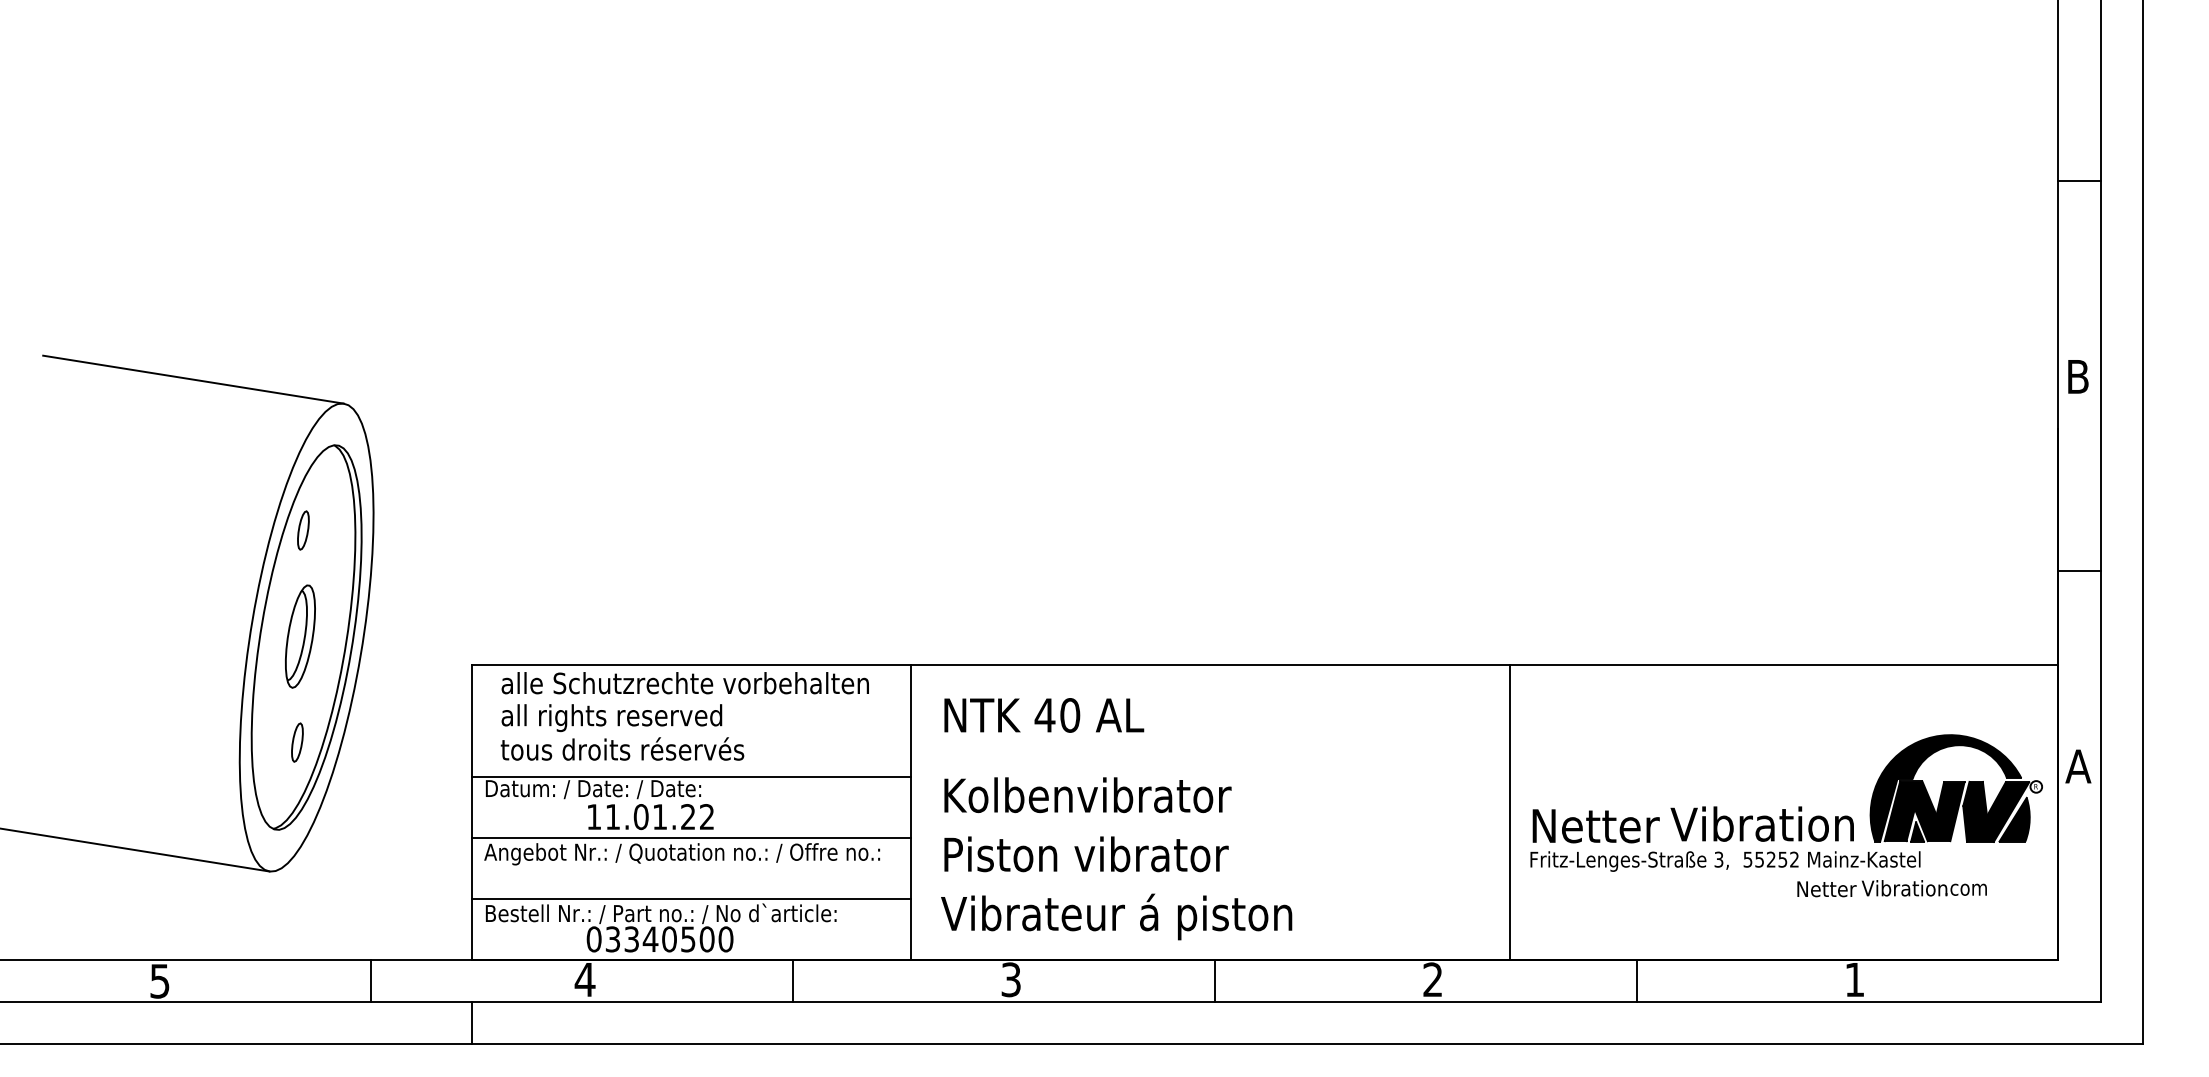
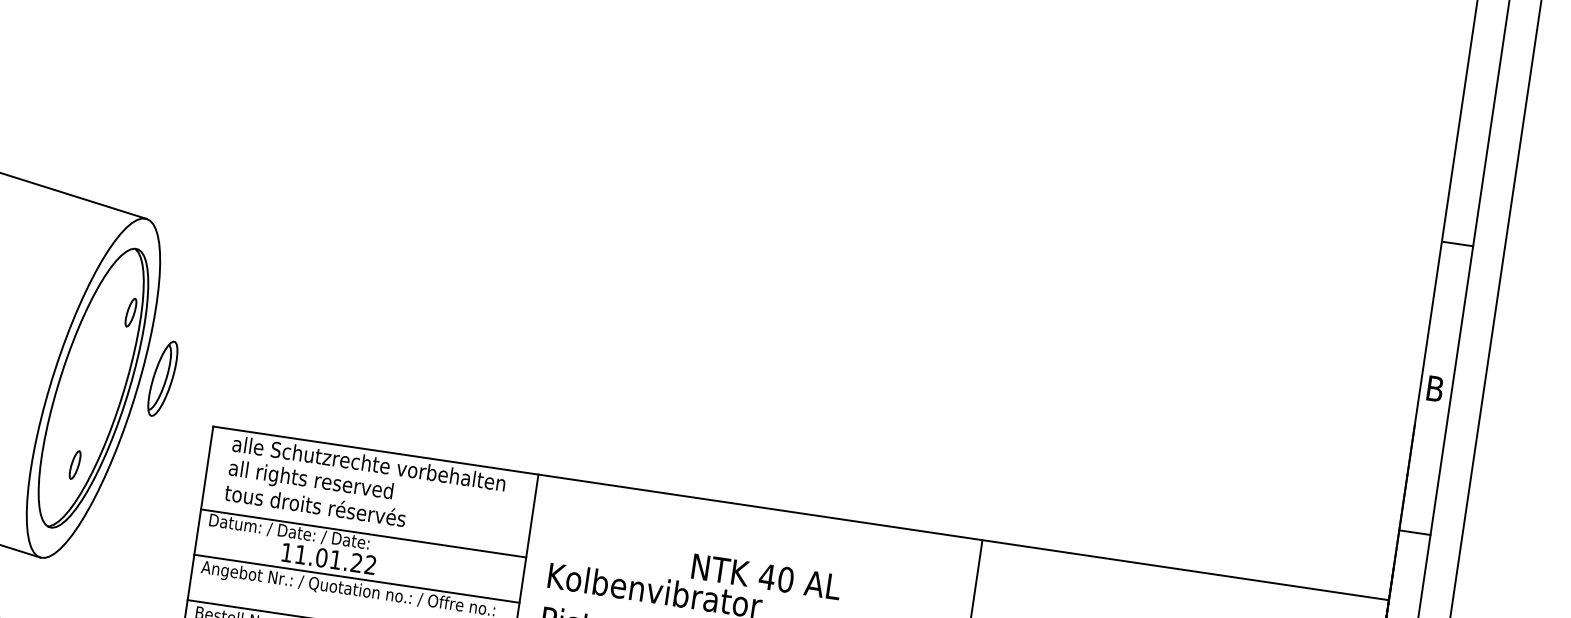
part: (303, 530) -> (131, 312), moved
part: (300, 636) -> (162, 378), moved
text: (1044, 715) -> (766, 577), moved

